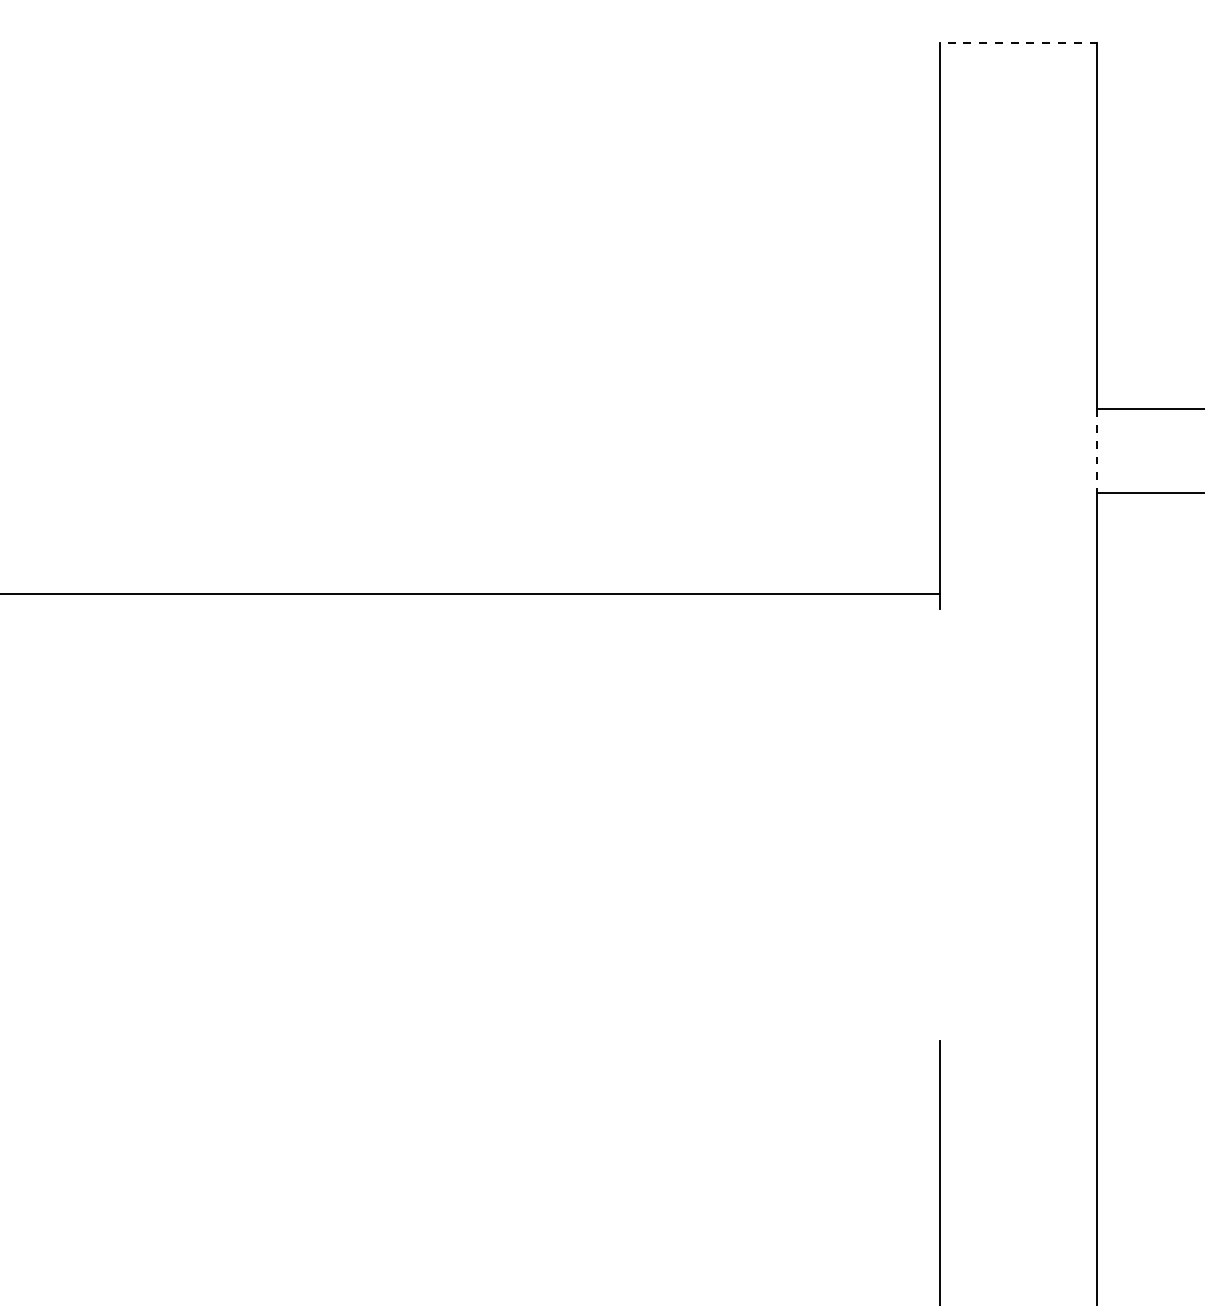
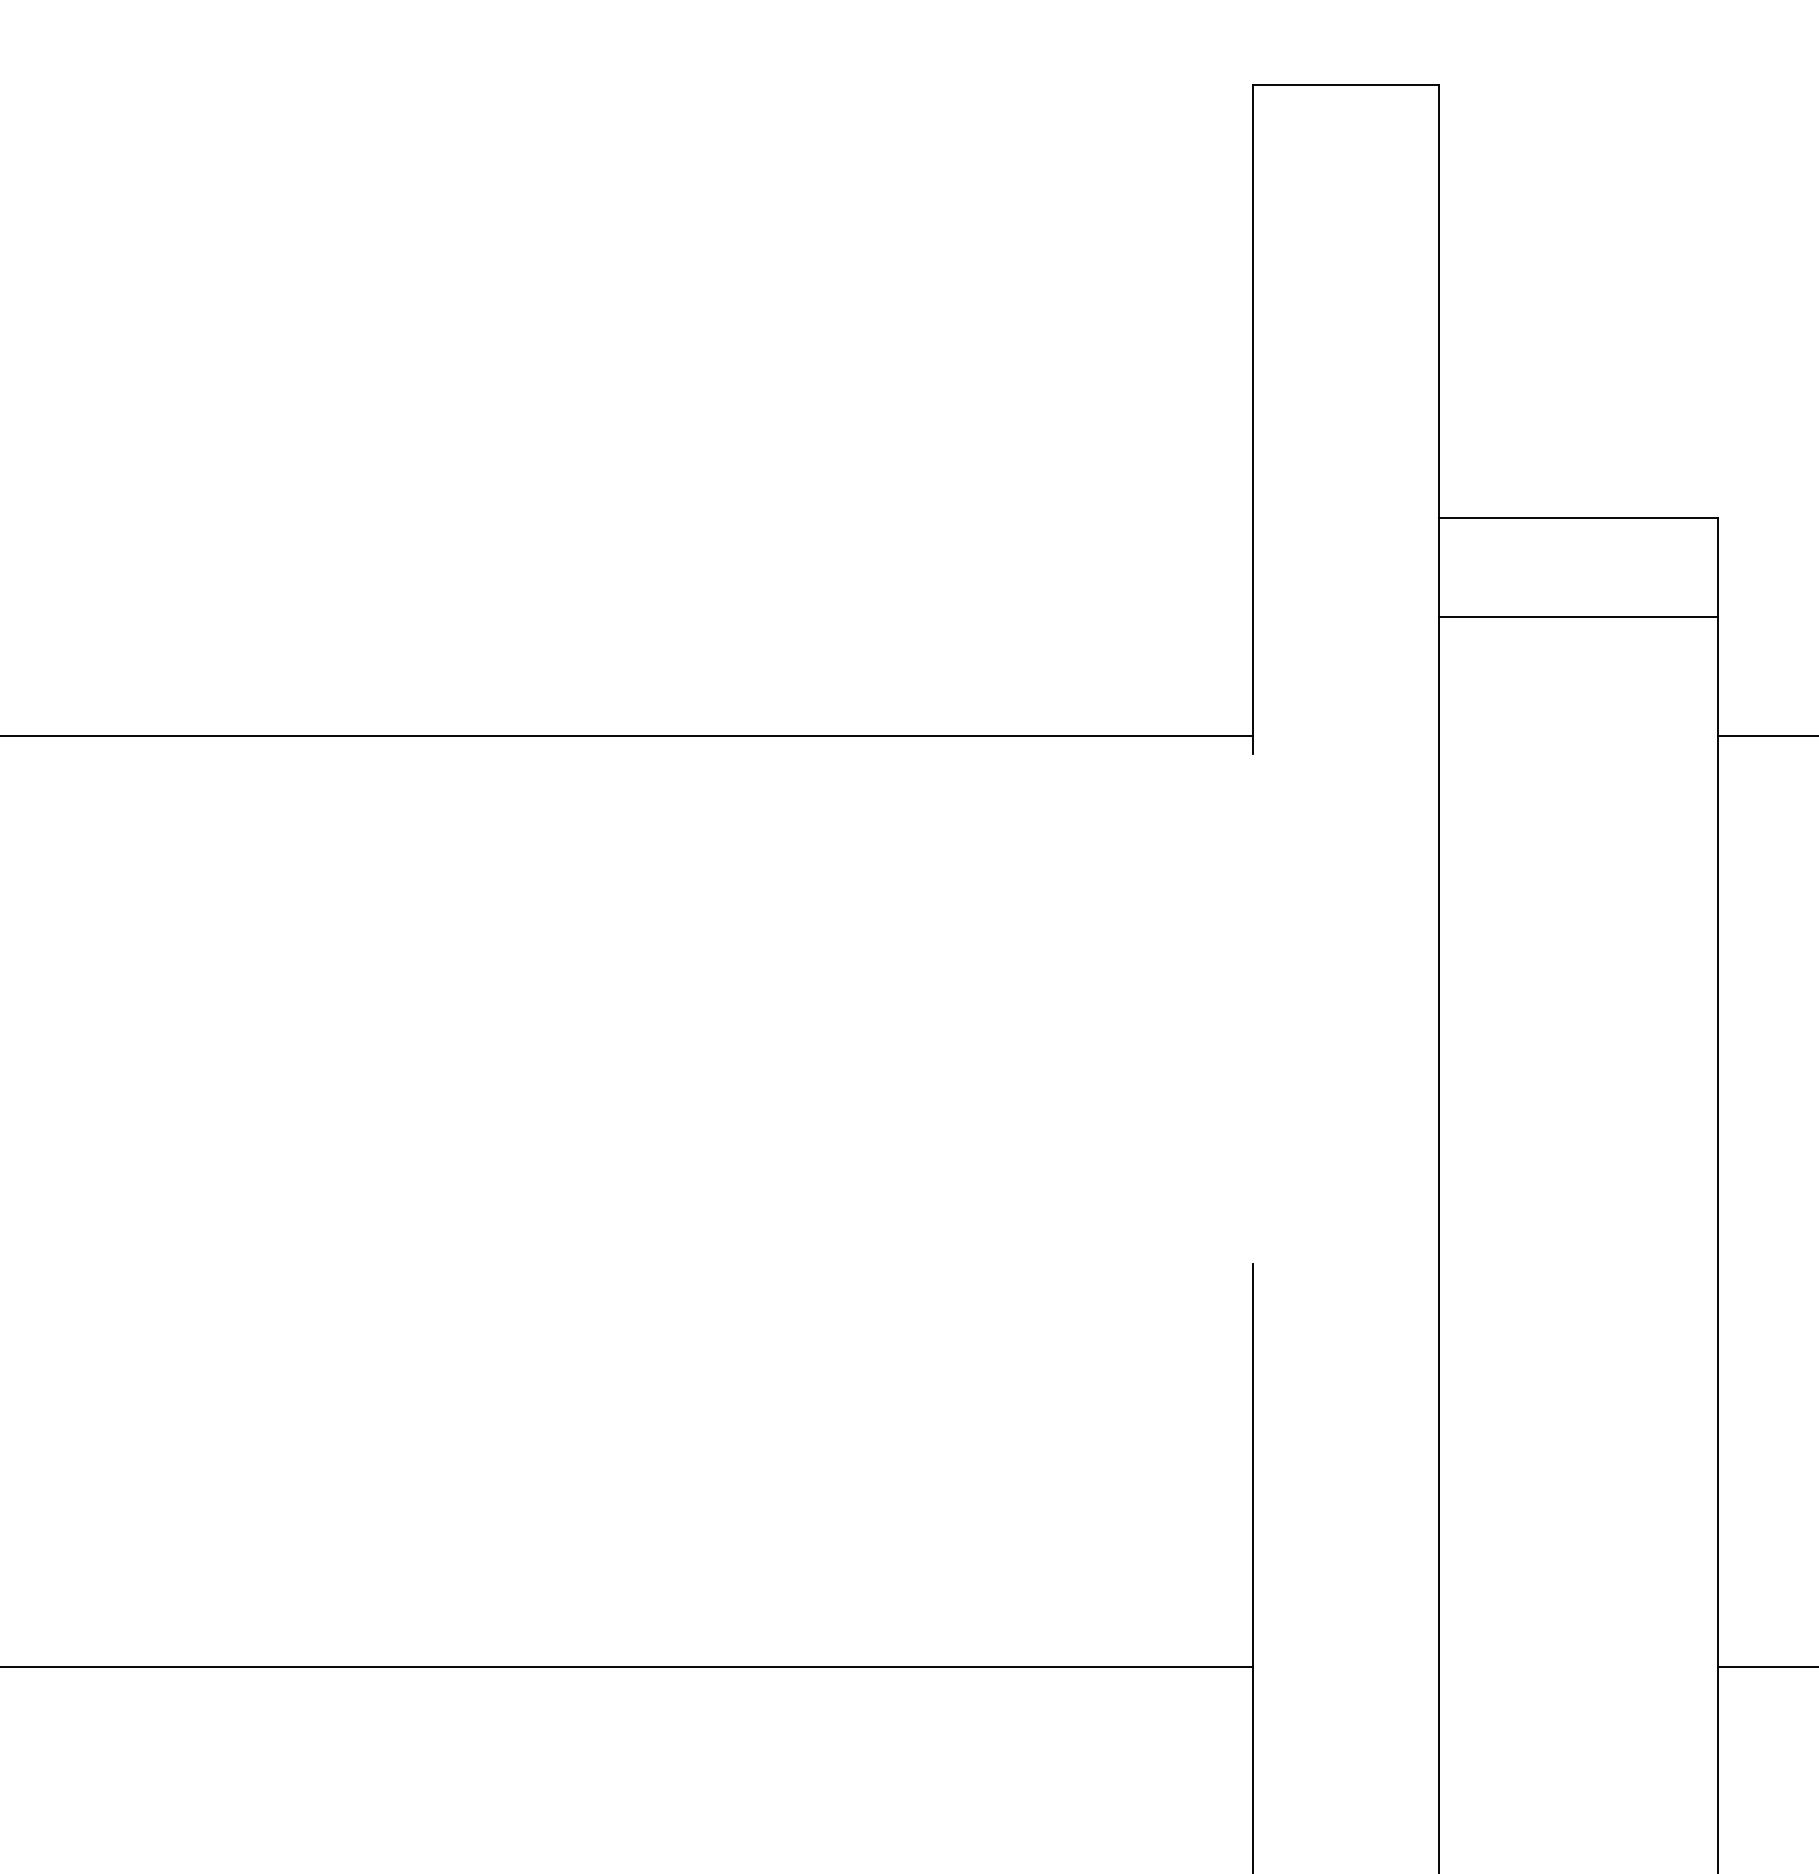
line: (1018, 43) -> (1345, 85), dashed -> solid
line: (1097, 451) -> (1438, 567), dashed -> solid

